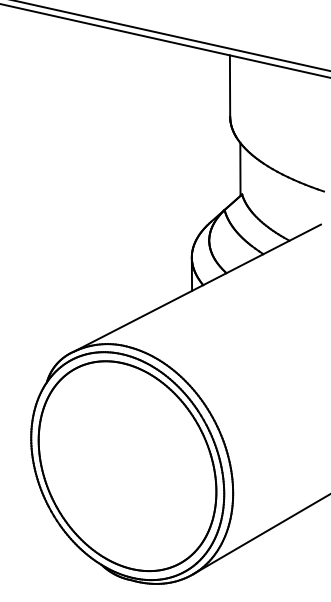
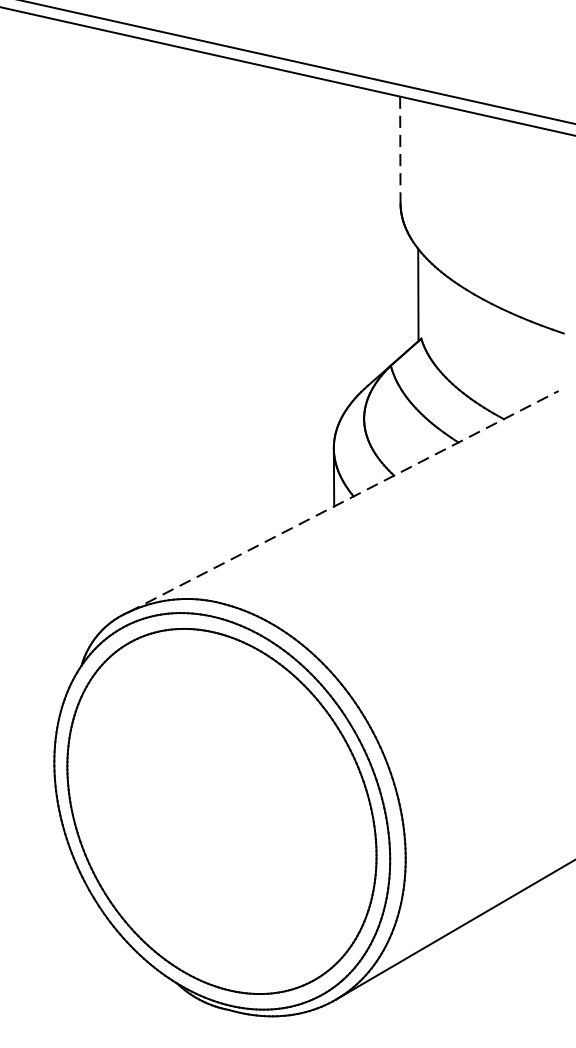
line: (230, 86) -> (401, 150), solid -> dashed
line: (197, 288) -> (343, 502), solid -> dashed

